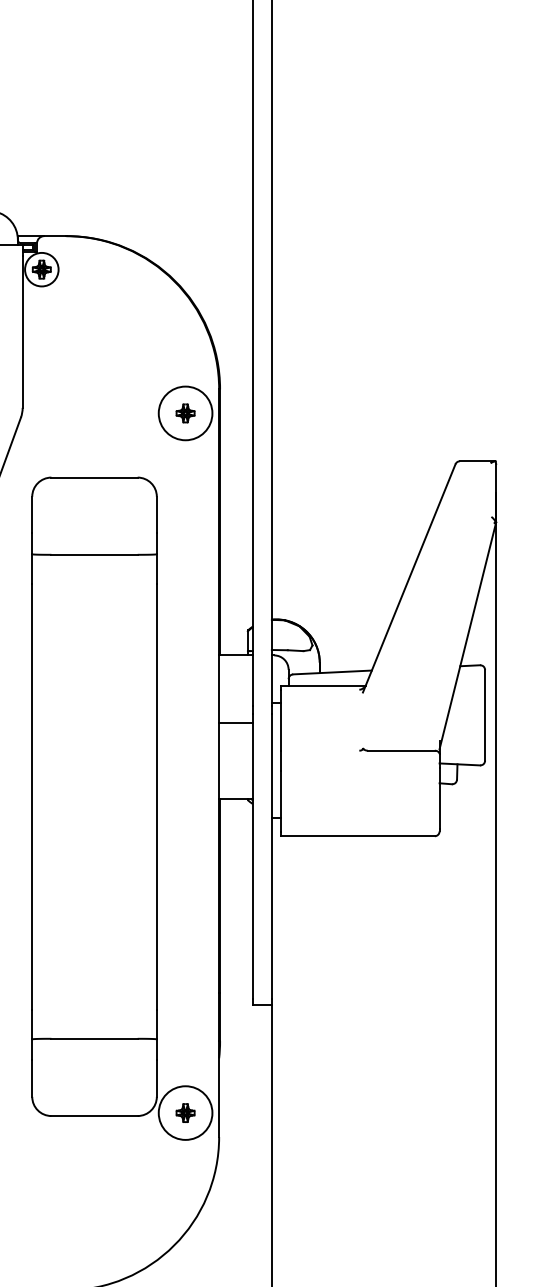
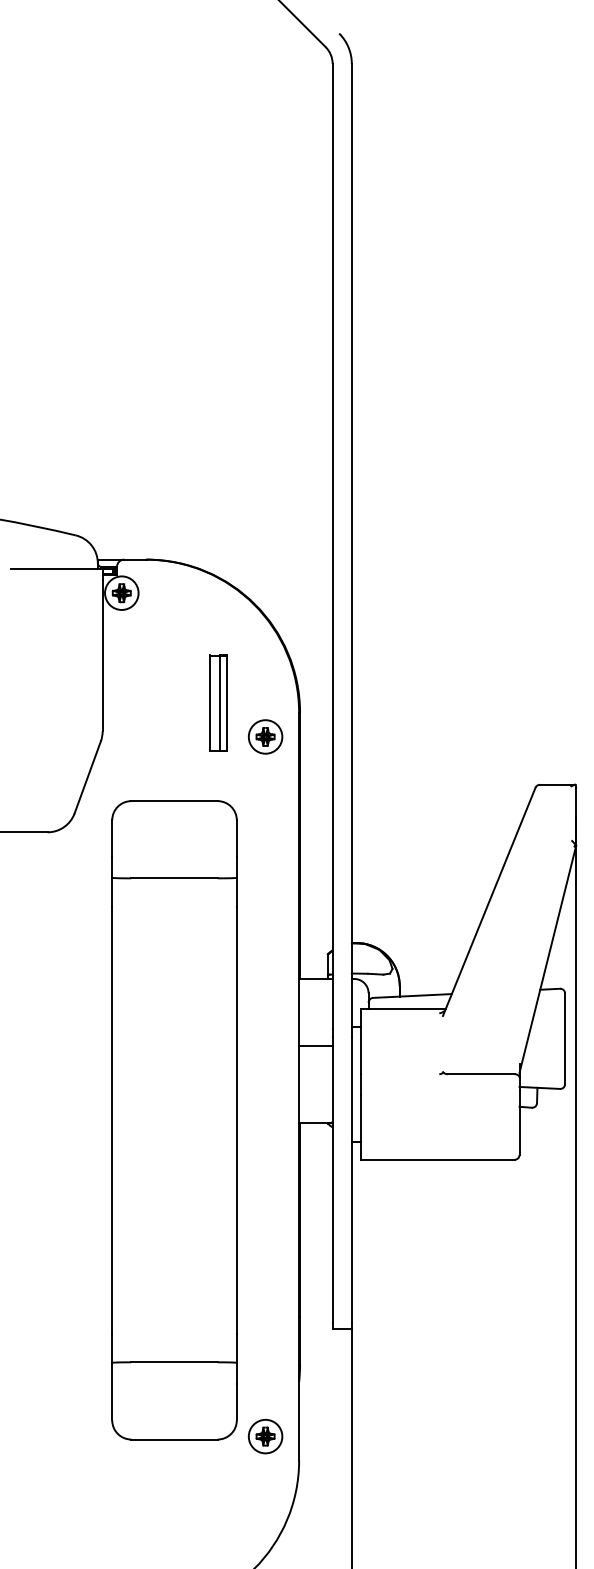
part: (138, 378) -> (218, 702), added
circle: (185, 412) -> (265, 736), size x0.62
circle: (185, 1112) -> (265, 1436), size x0.62

